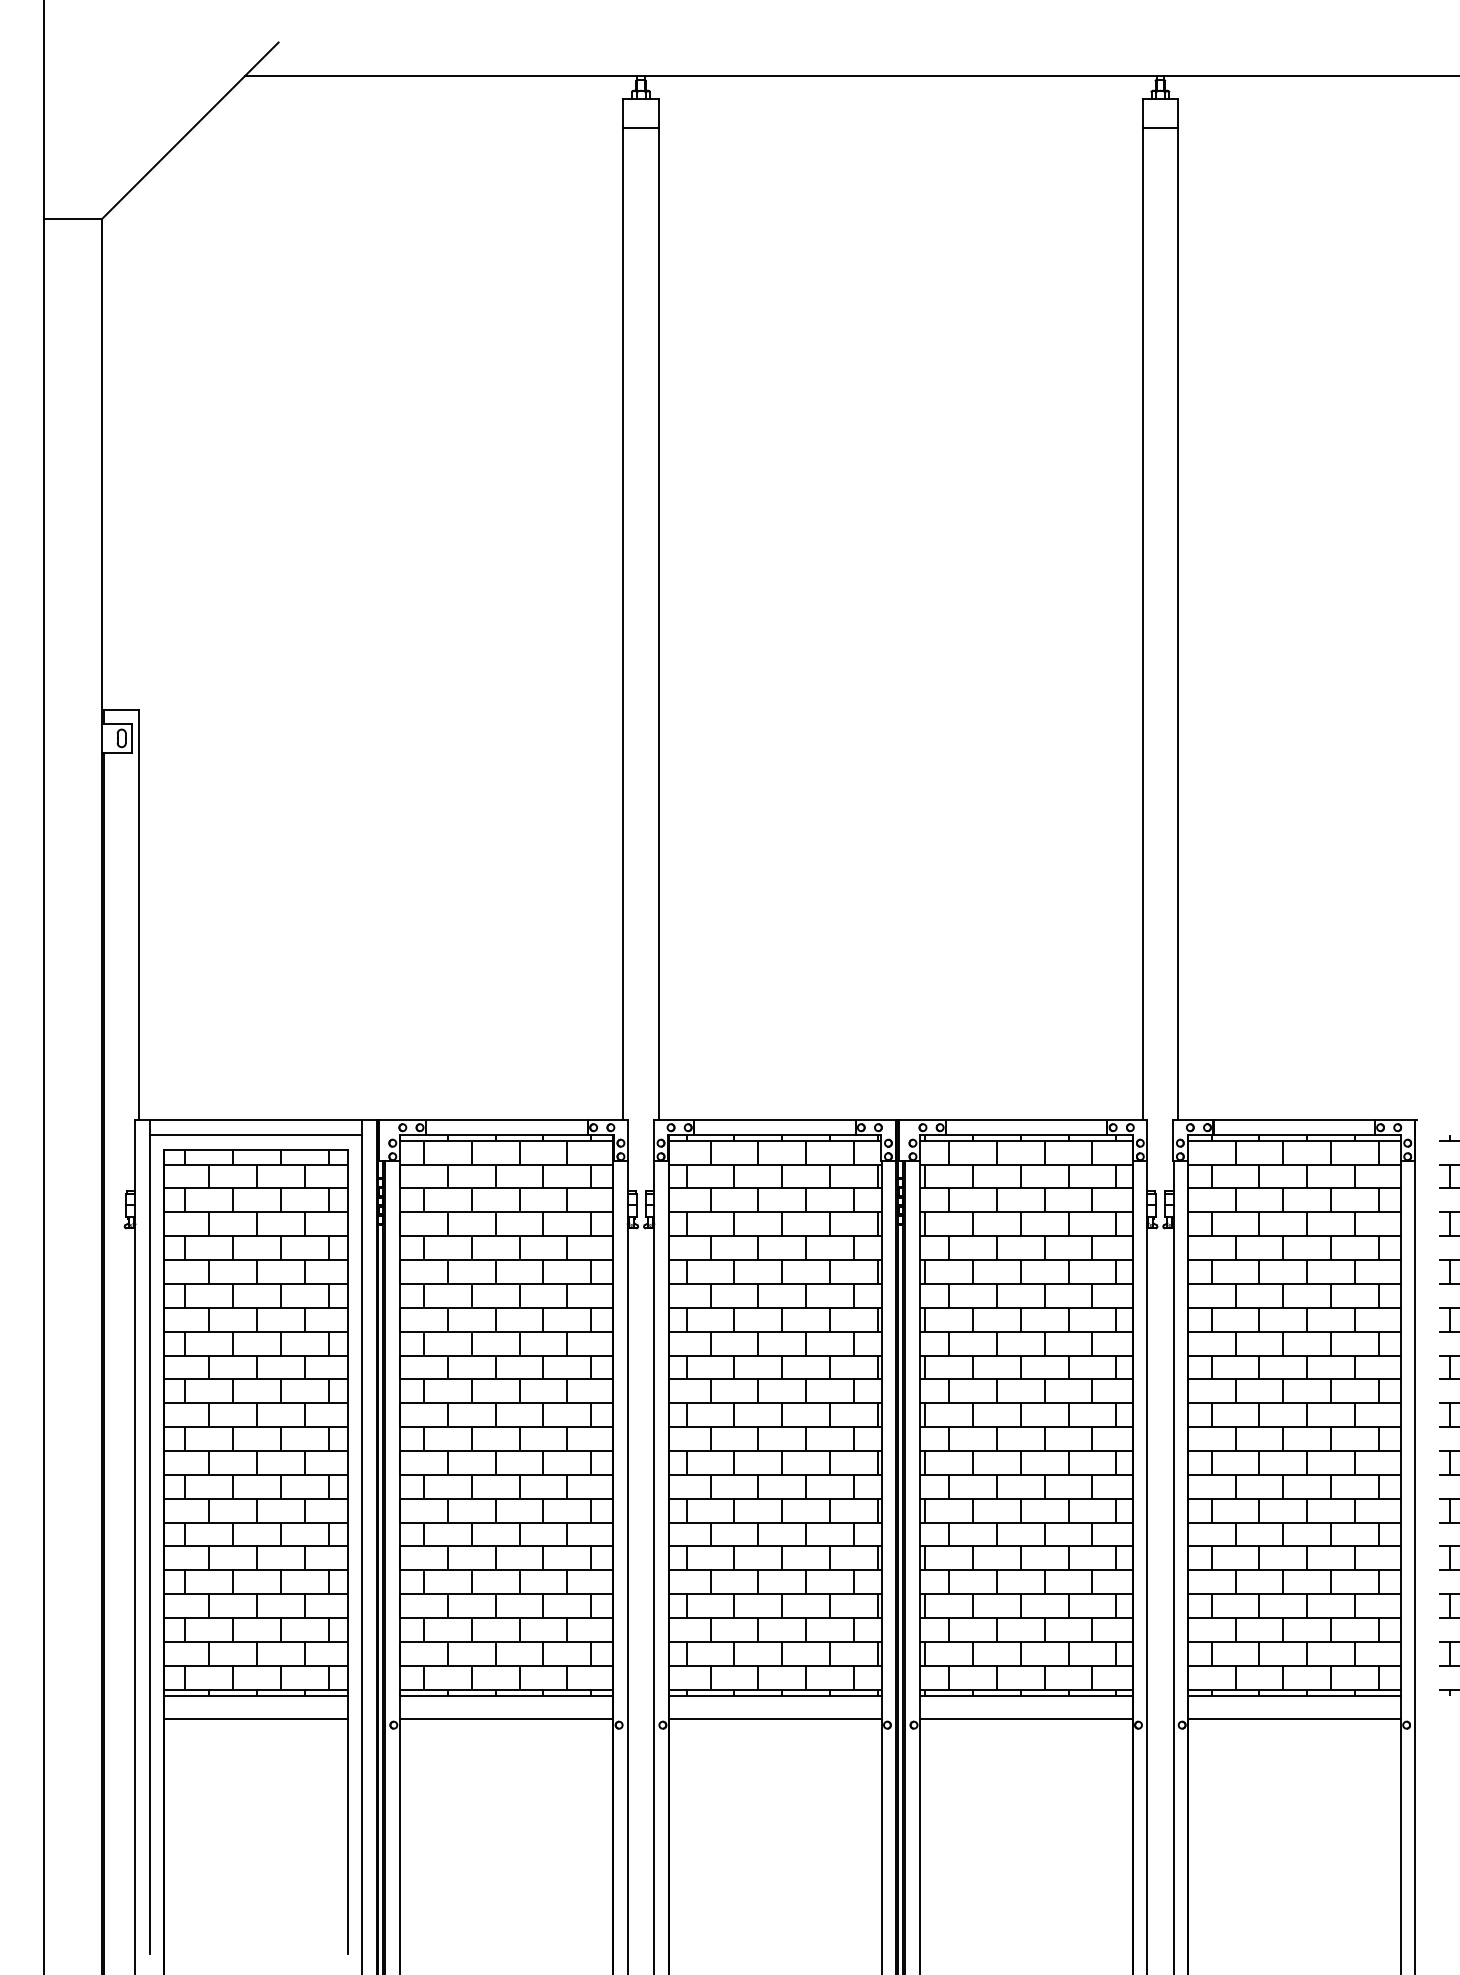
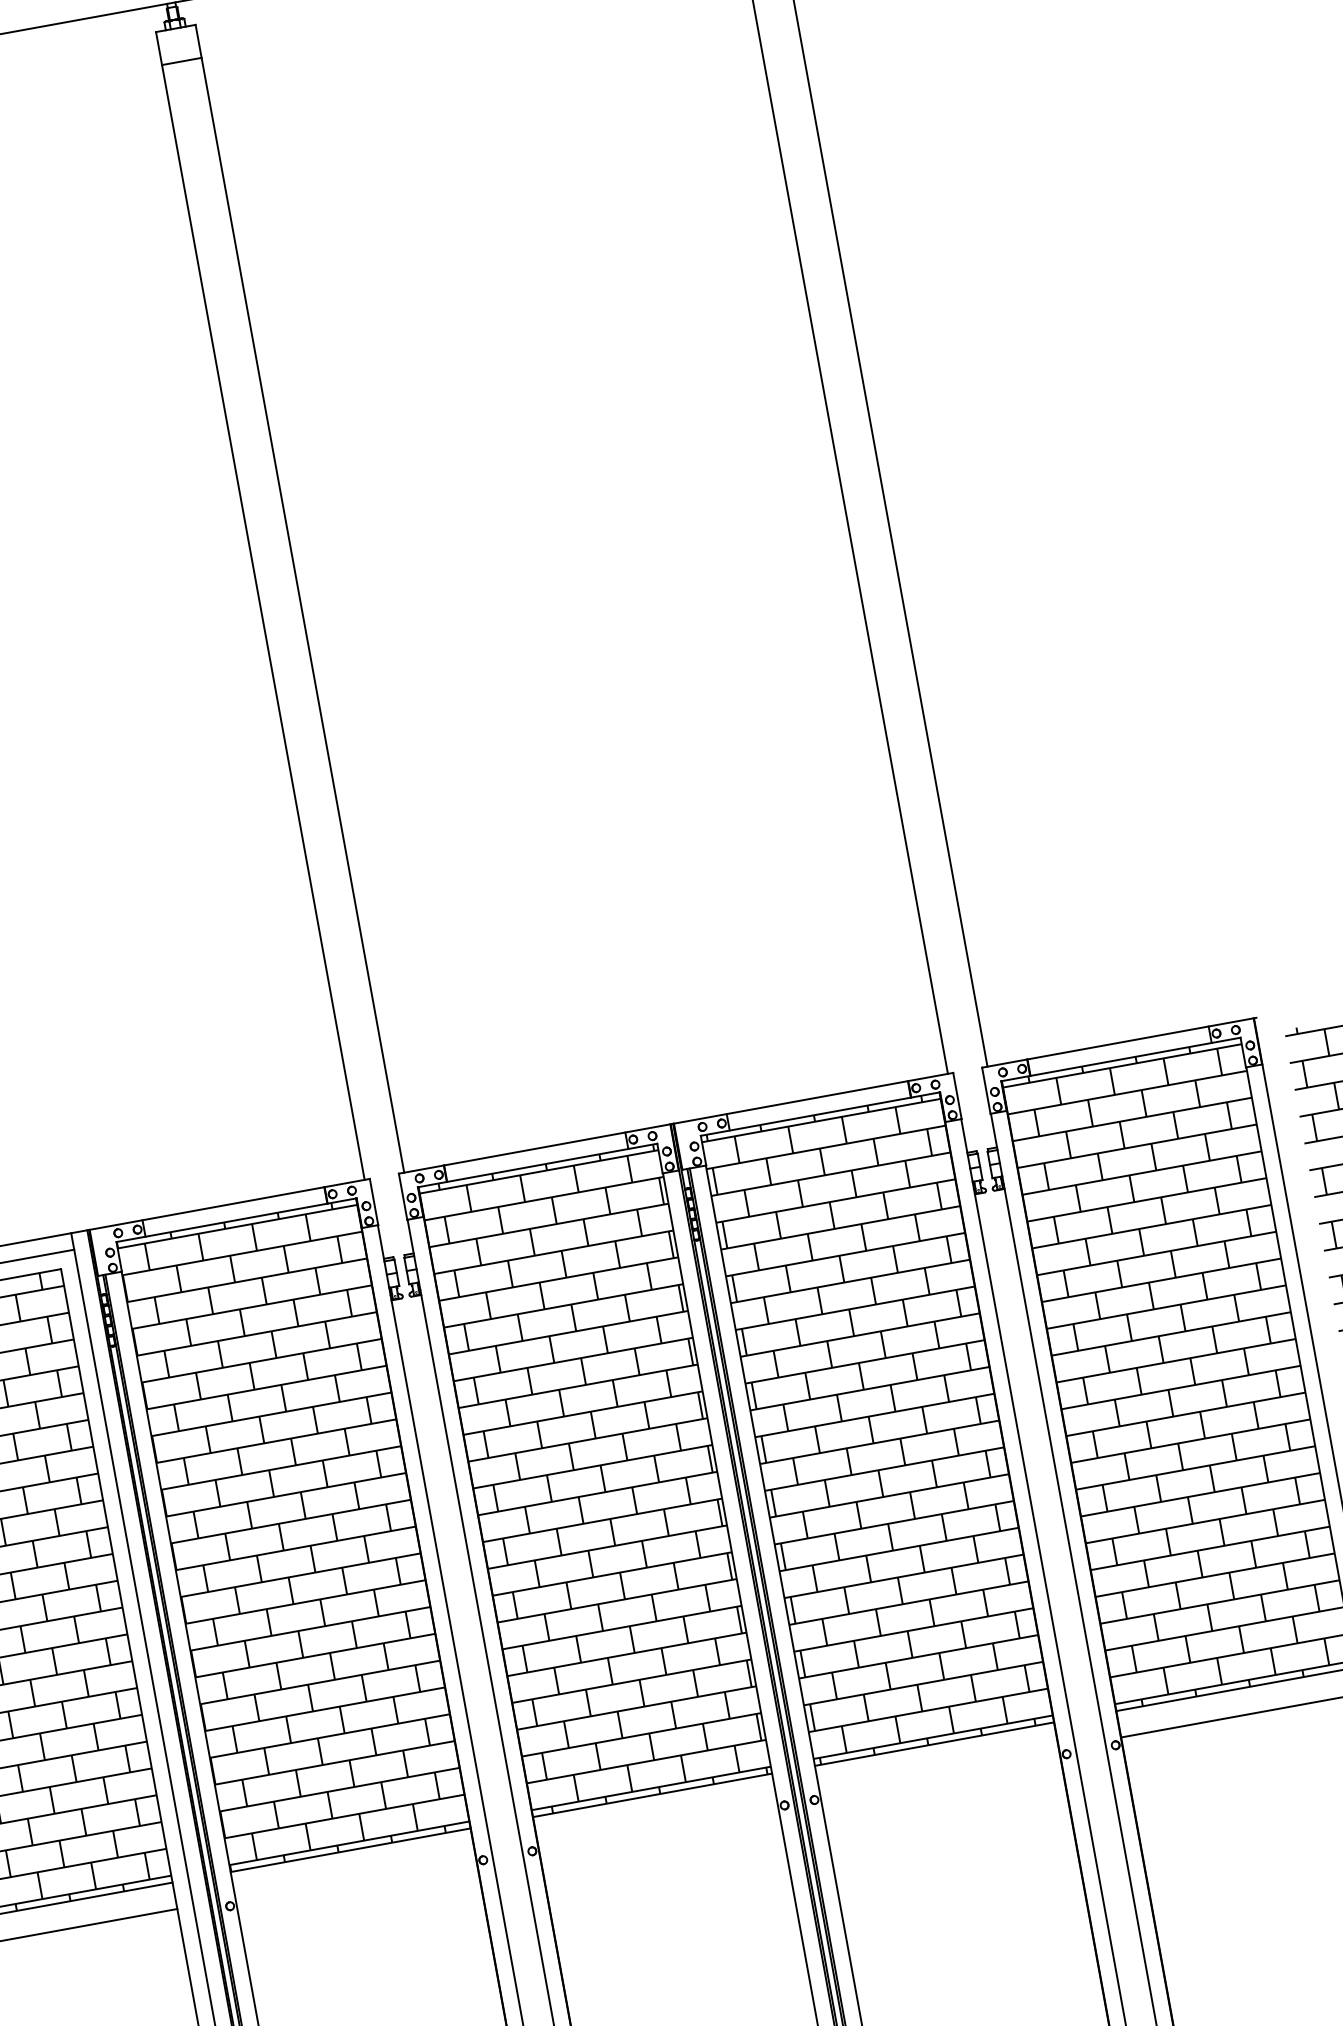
line: (506, 1719) -> (355, 1876), removed
line: (774, 1719) -> (656, 1822), removed
line: (1025, 1719) -> (938, 1770), removed

